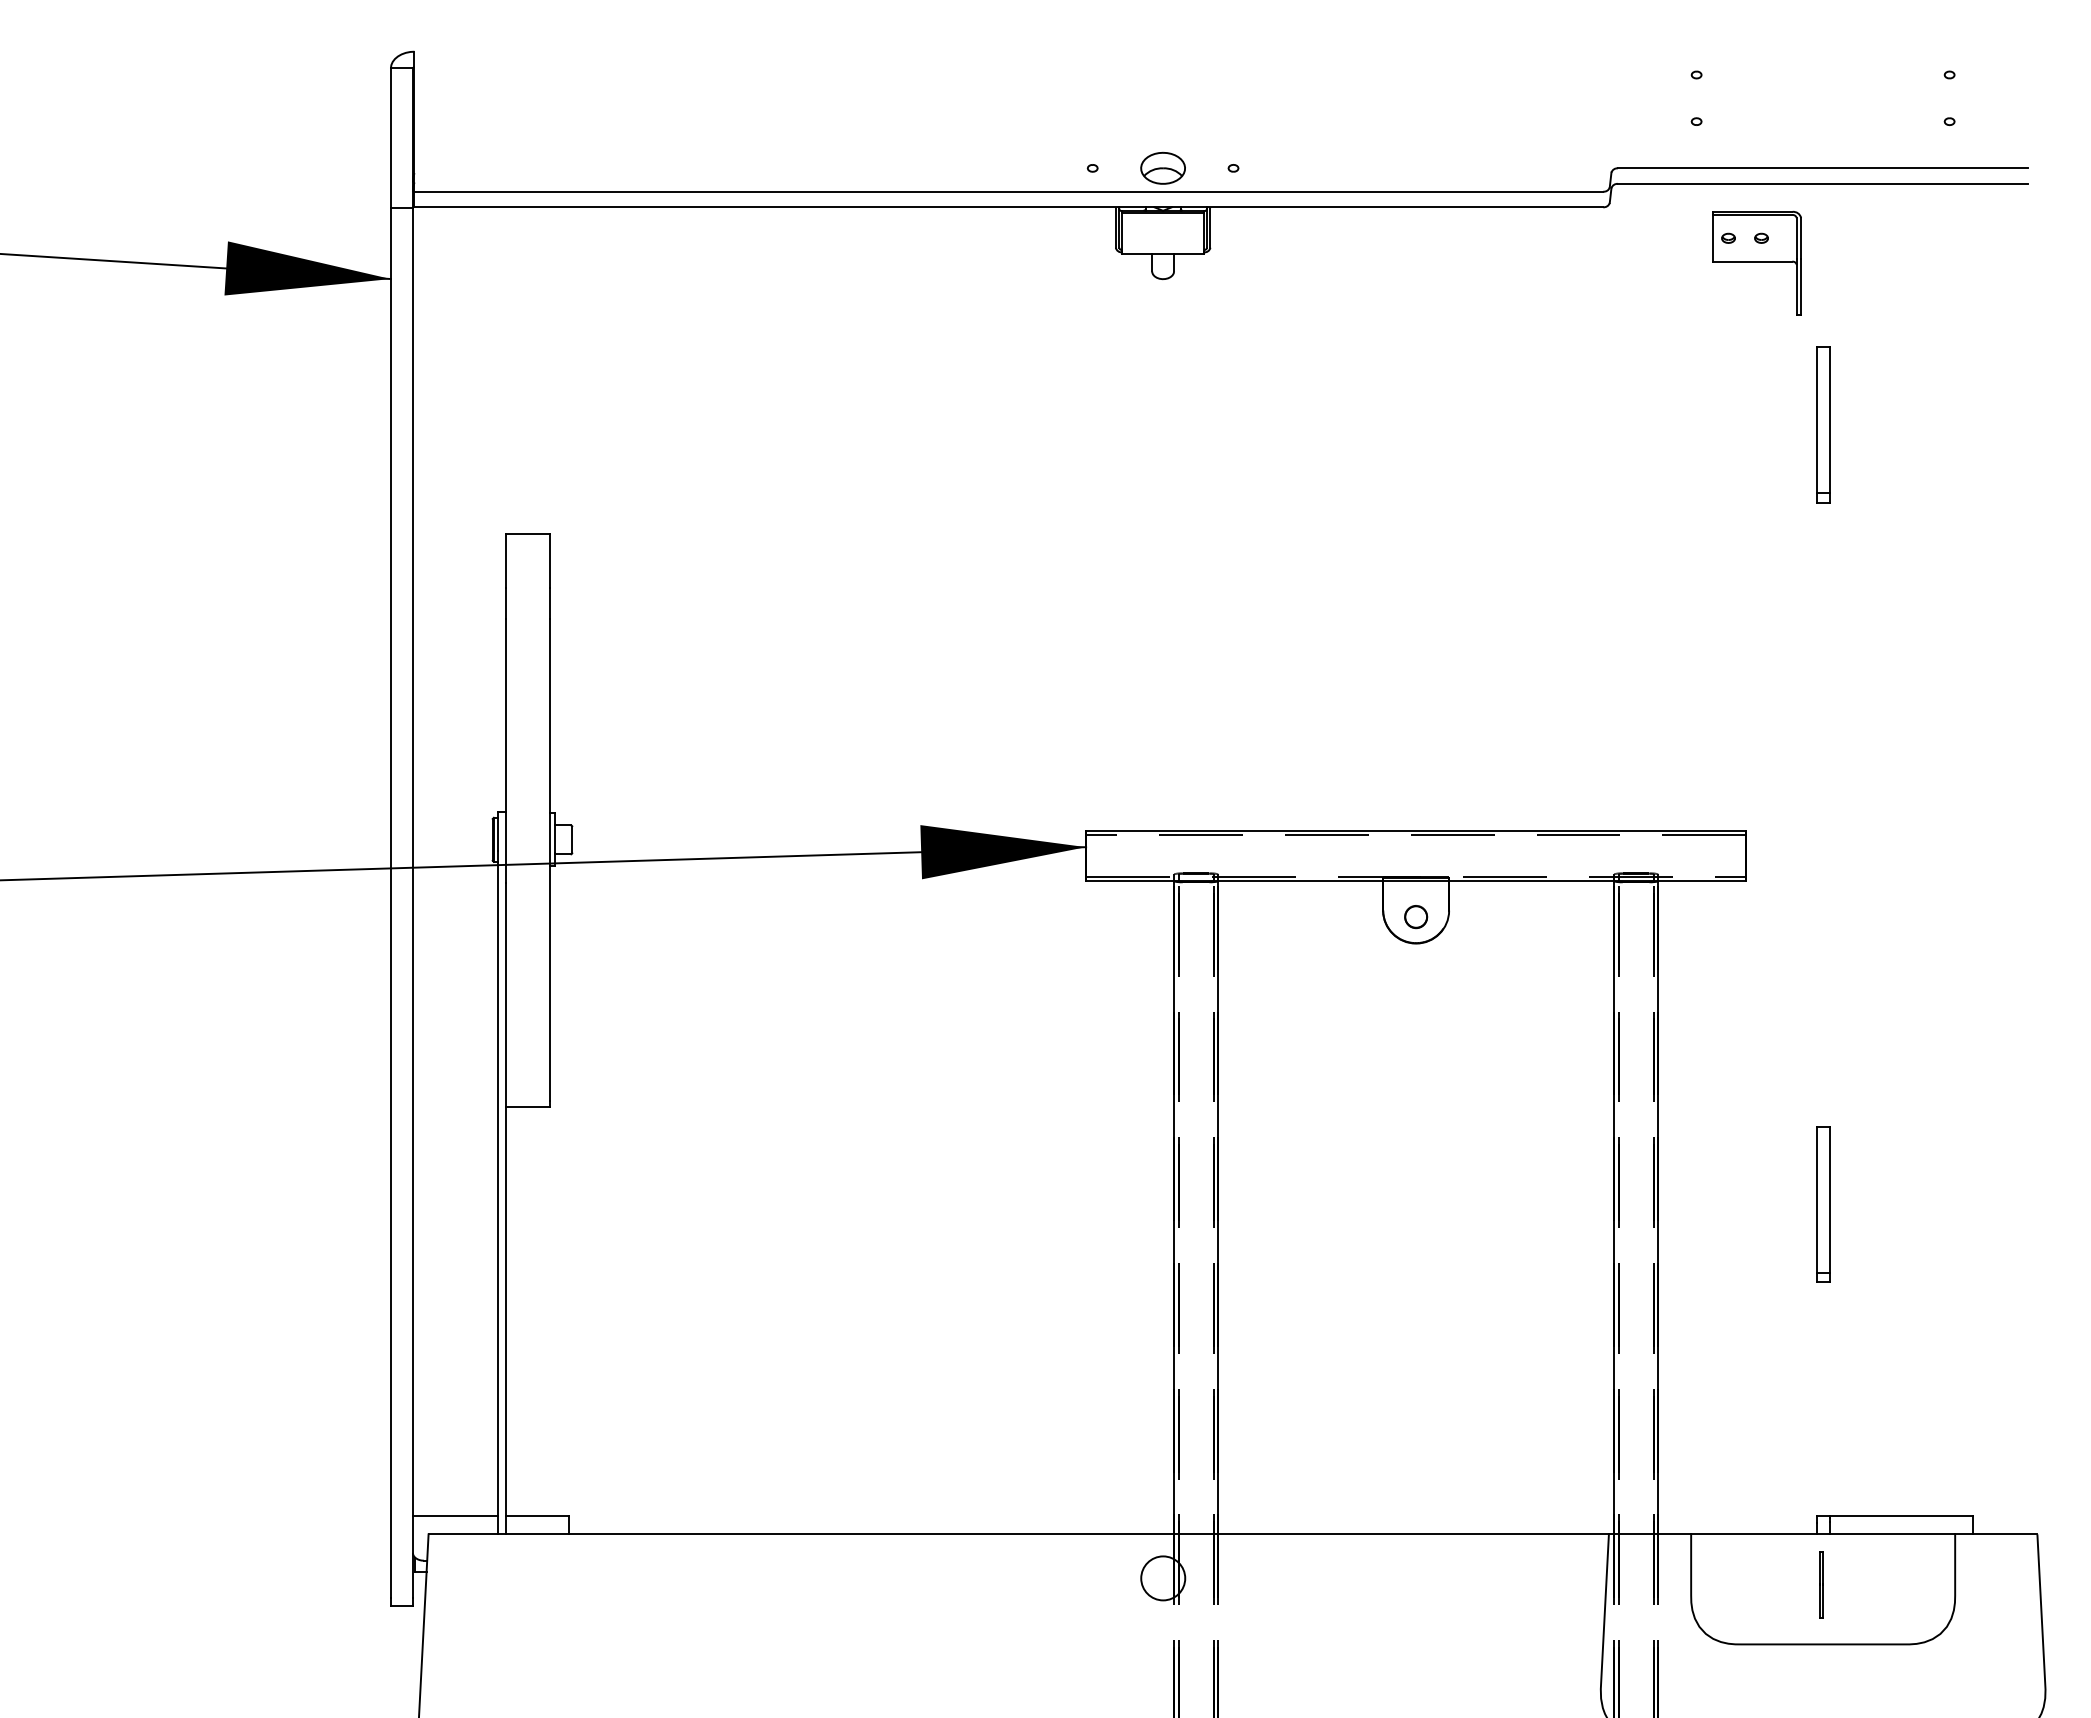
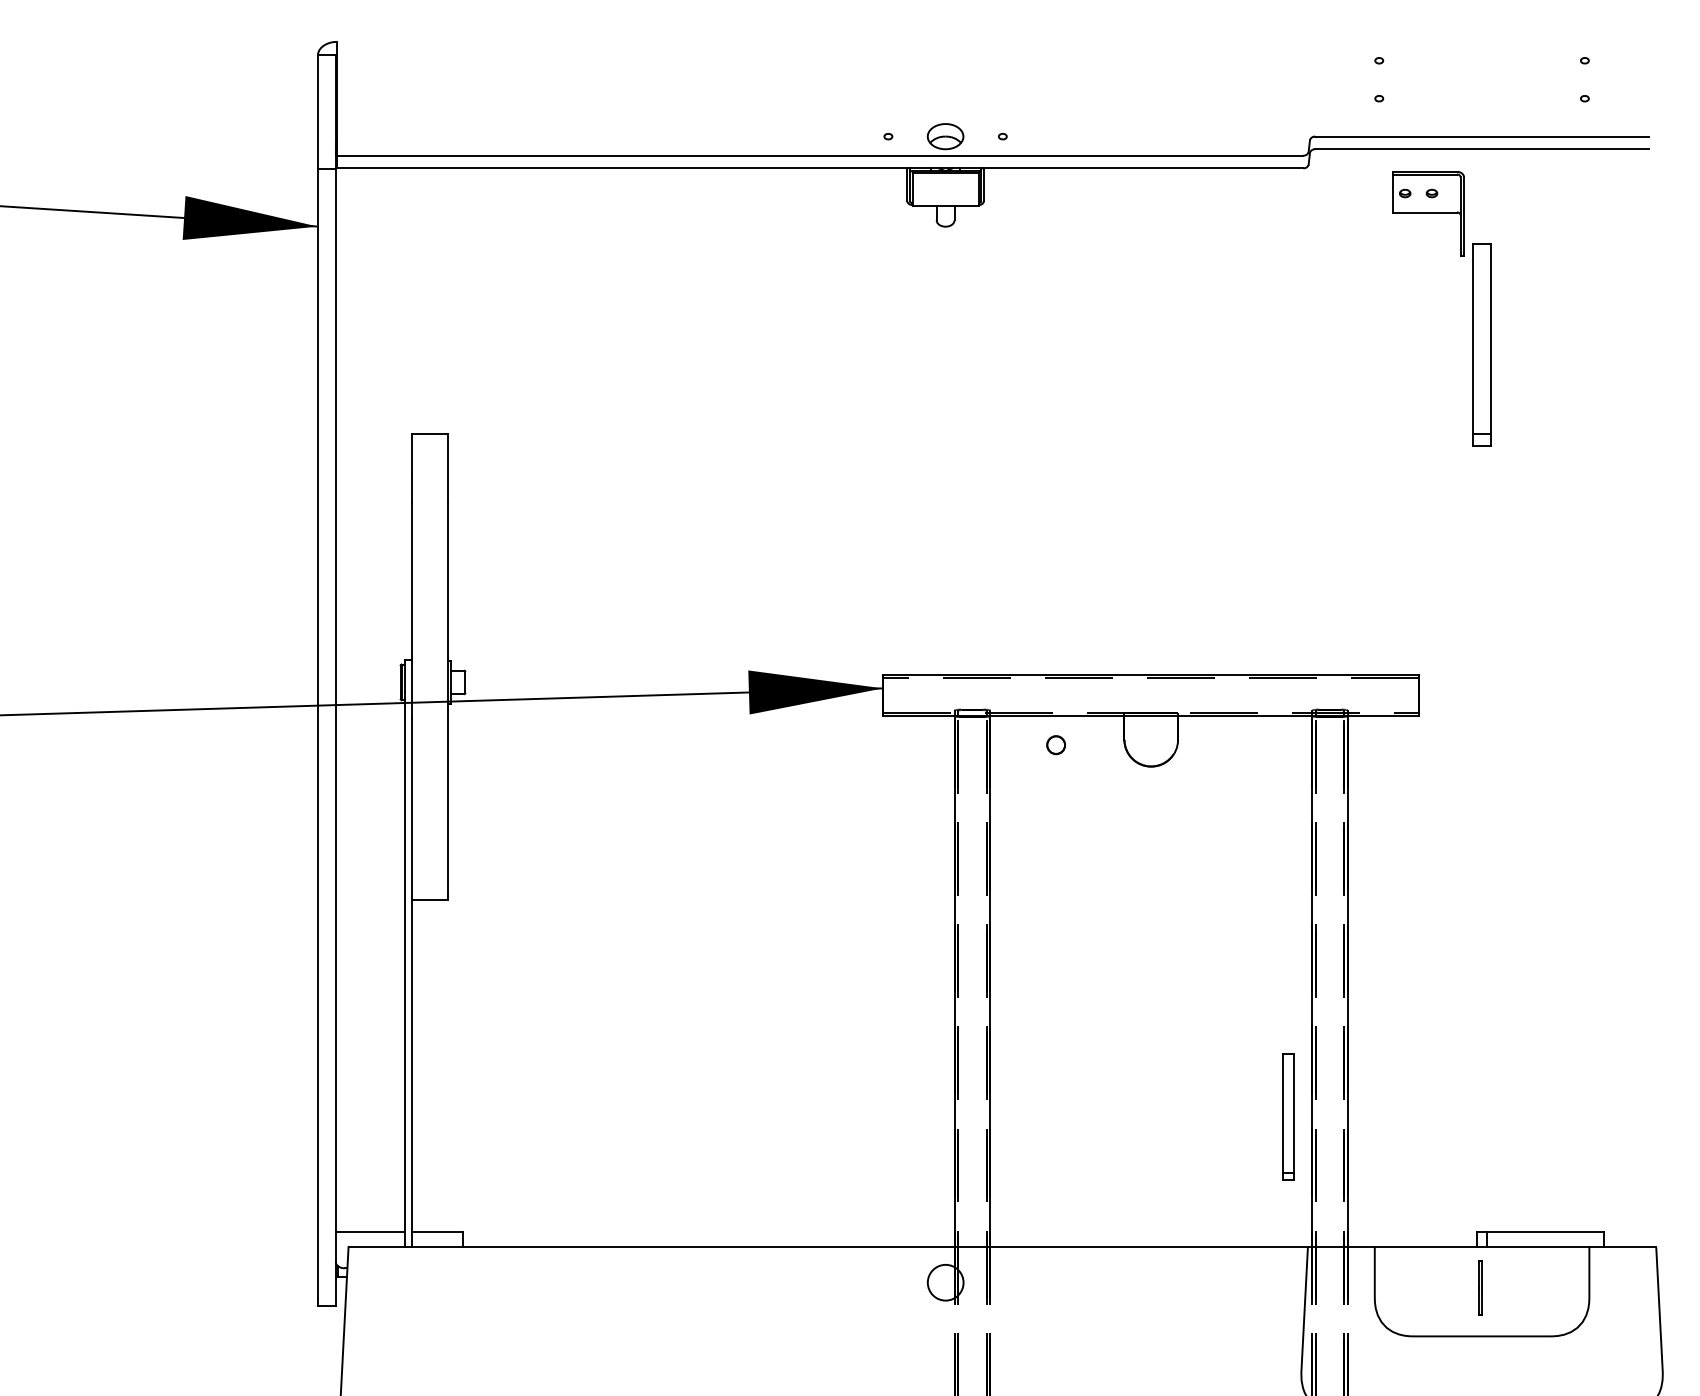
part: (1823, 424) -> (1482, 344), size x1.6
part: (1416, 917) -> (1056, 745), moved
part: (1823, 1204) -> (1288, 1116), moved

